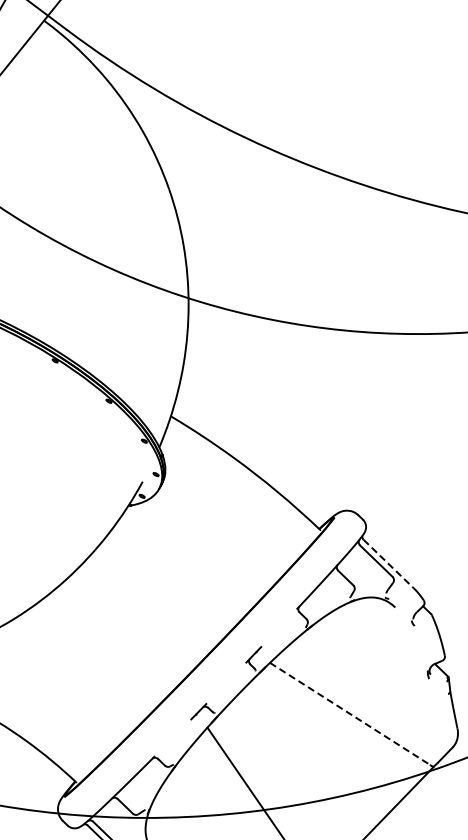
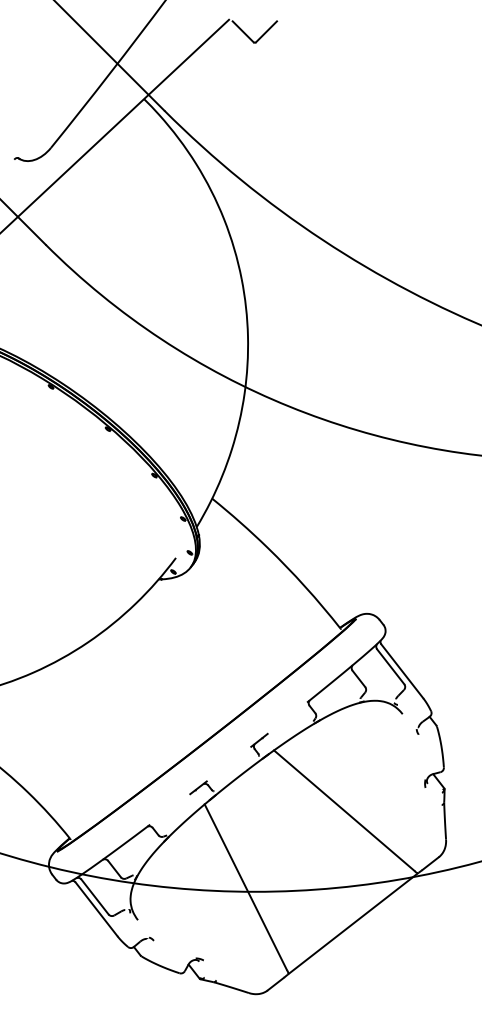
line: (388, 564) -> (402, 671), dashed -> solid
line: (350, 713) -> (344, 810), dashed -> solid

